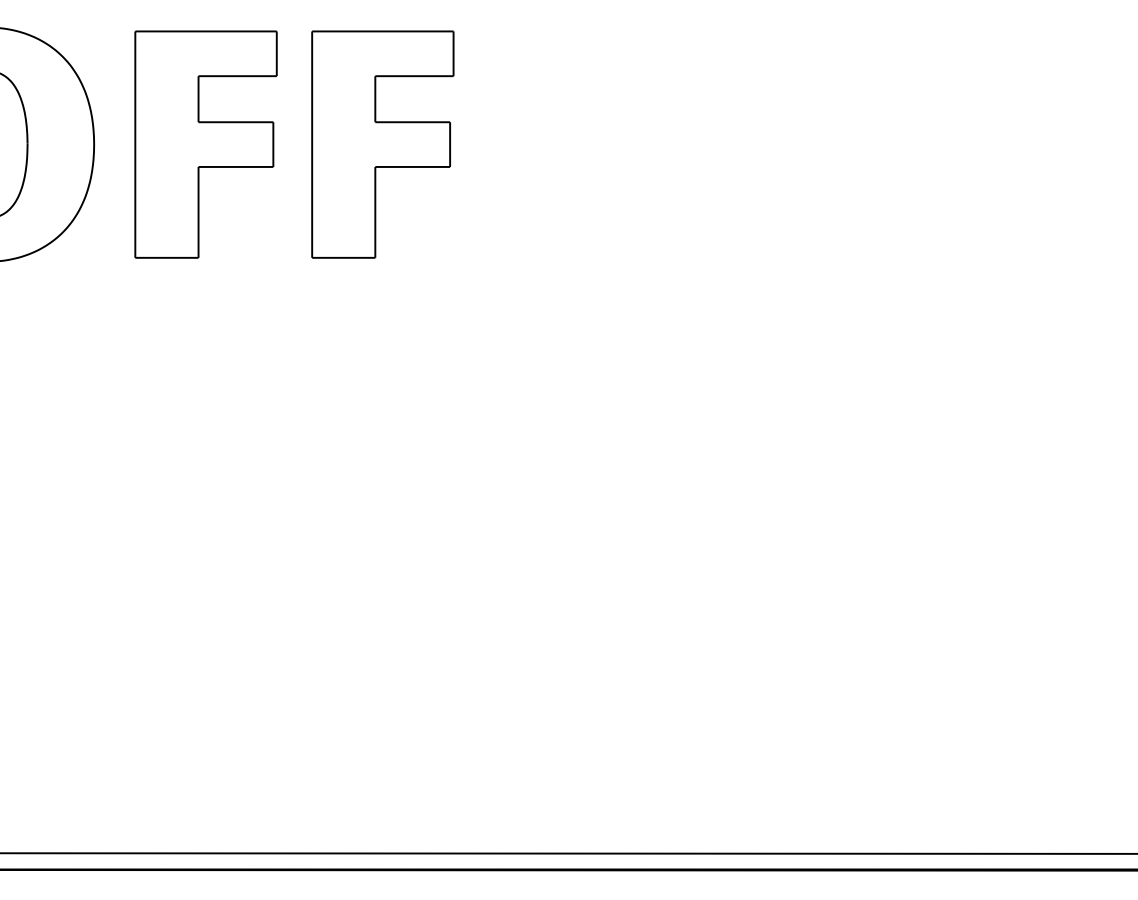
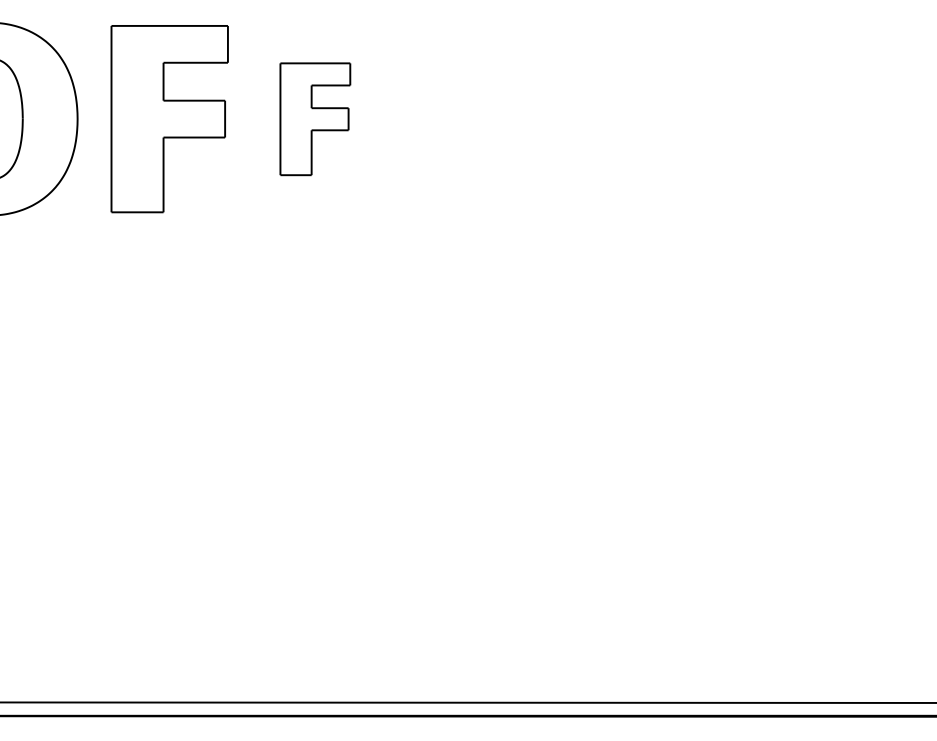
part: (383, 145) -> (315, 119), size x0.6

